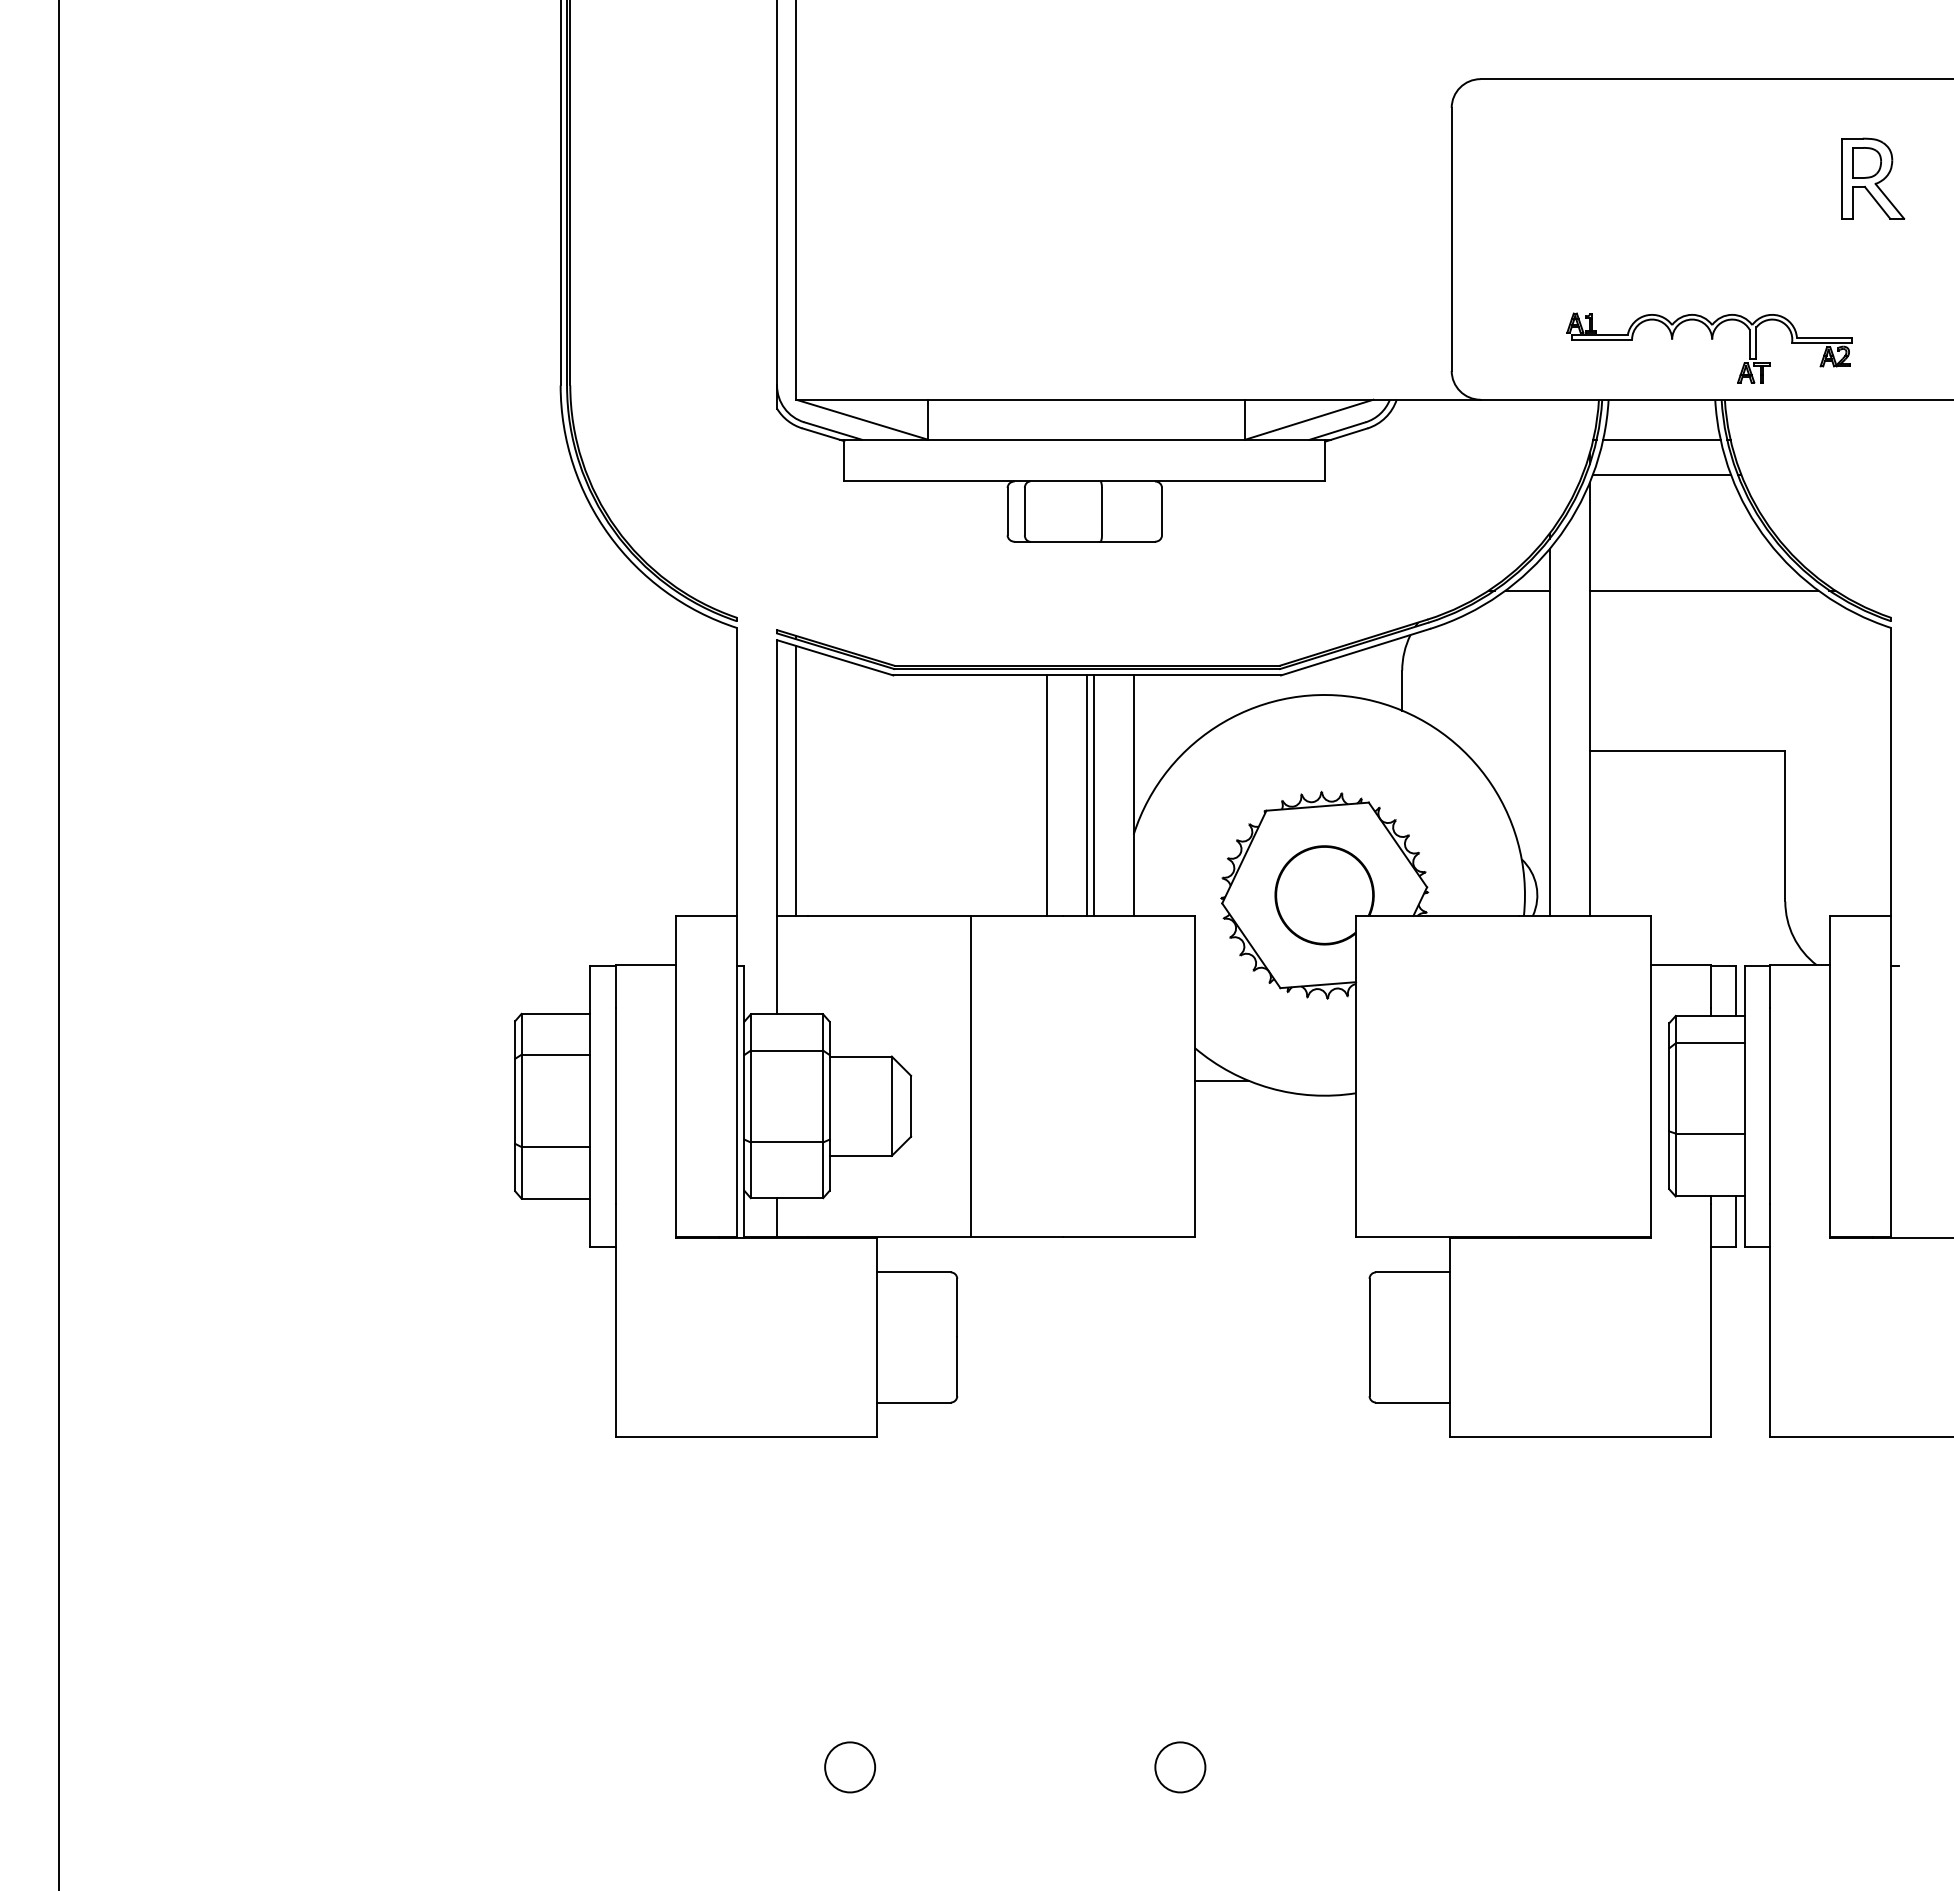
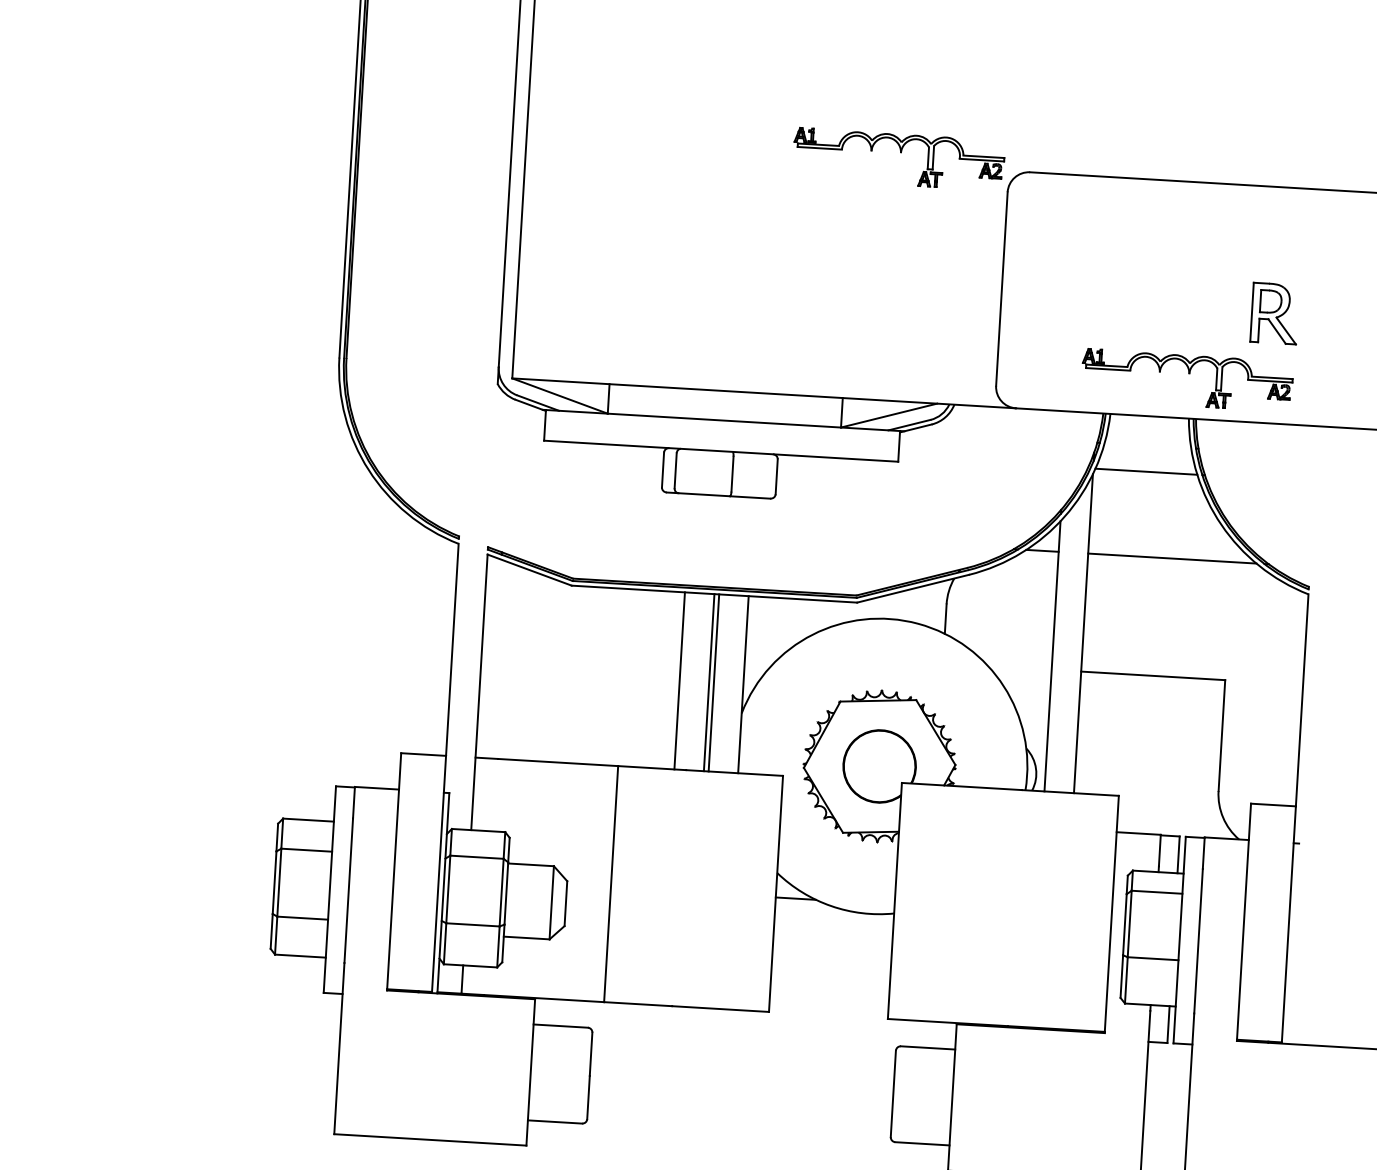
part: (1303, 63) -> (900, 153), added
part: (1873, 178) -> (1275, 313), moved
line: (1661, 439) -> (1147, 445), removed
line: (796, 780) -> (495, 658), removed

